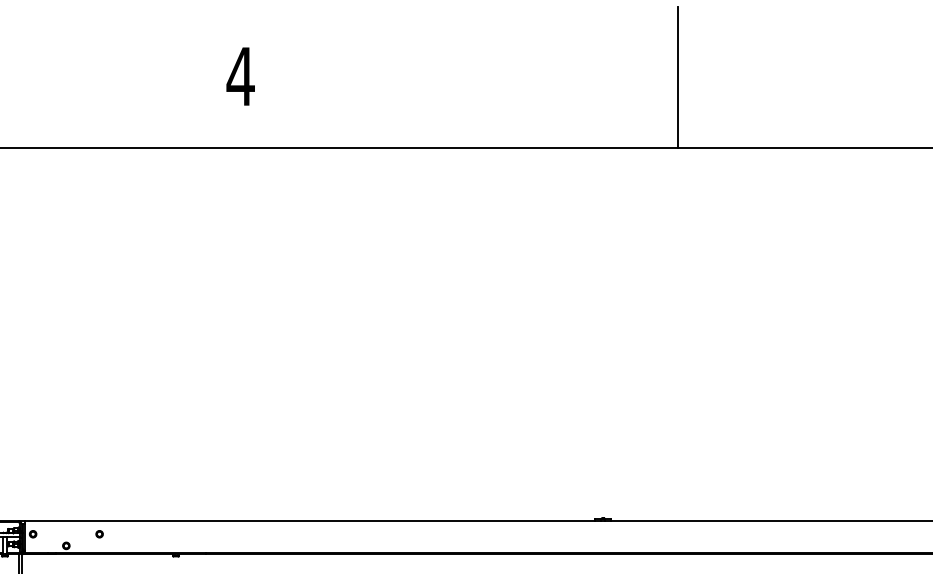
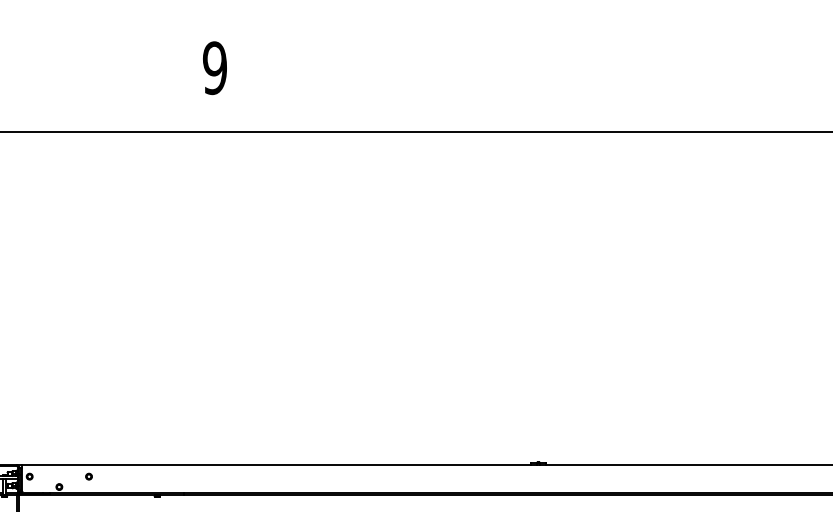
text: (240, 76) -> (214, 68), 4 -> 9
line: (678, 78) -> (605, 69), removed

